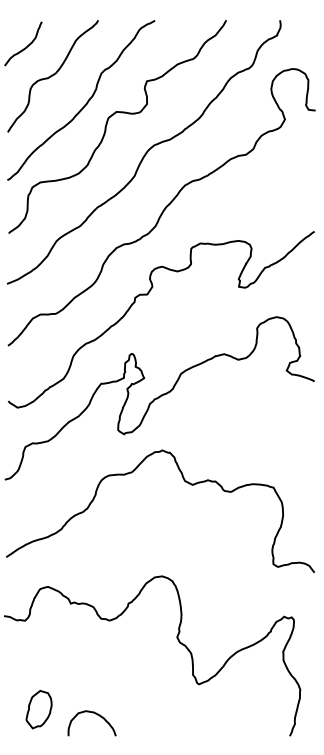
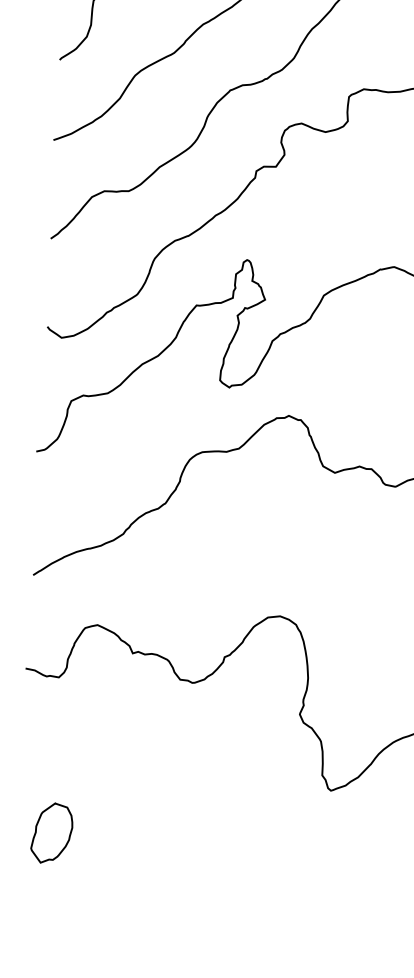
part: (38, 709) -> (51, 832), moved
curve: (95, 714) -> (164, 831), removed

